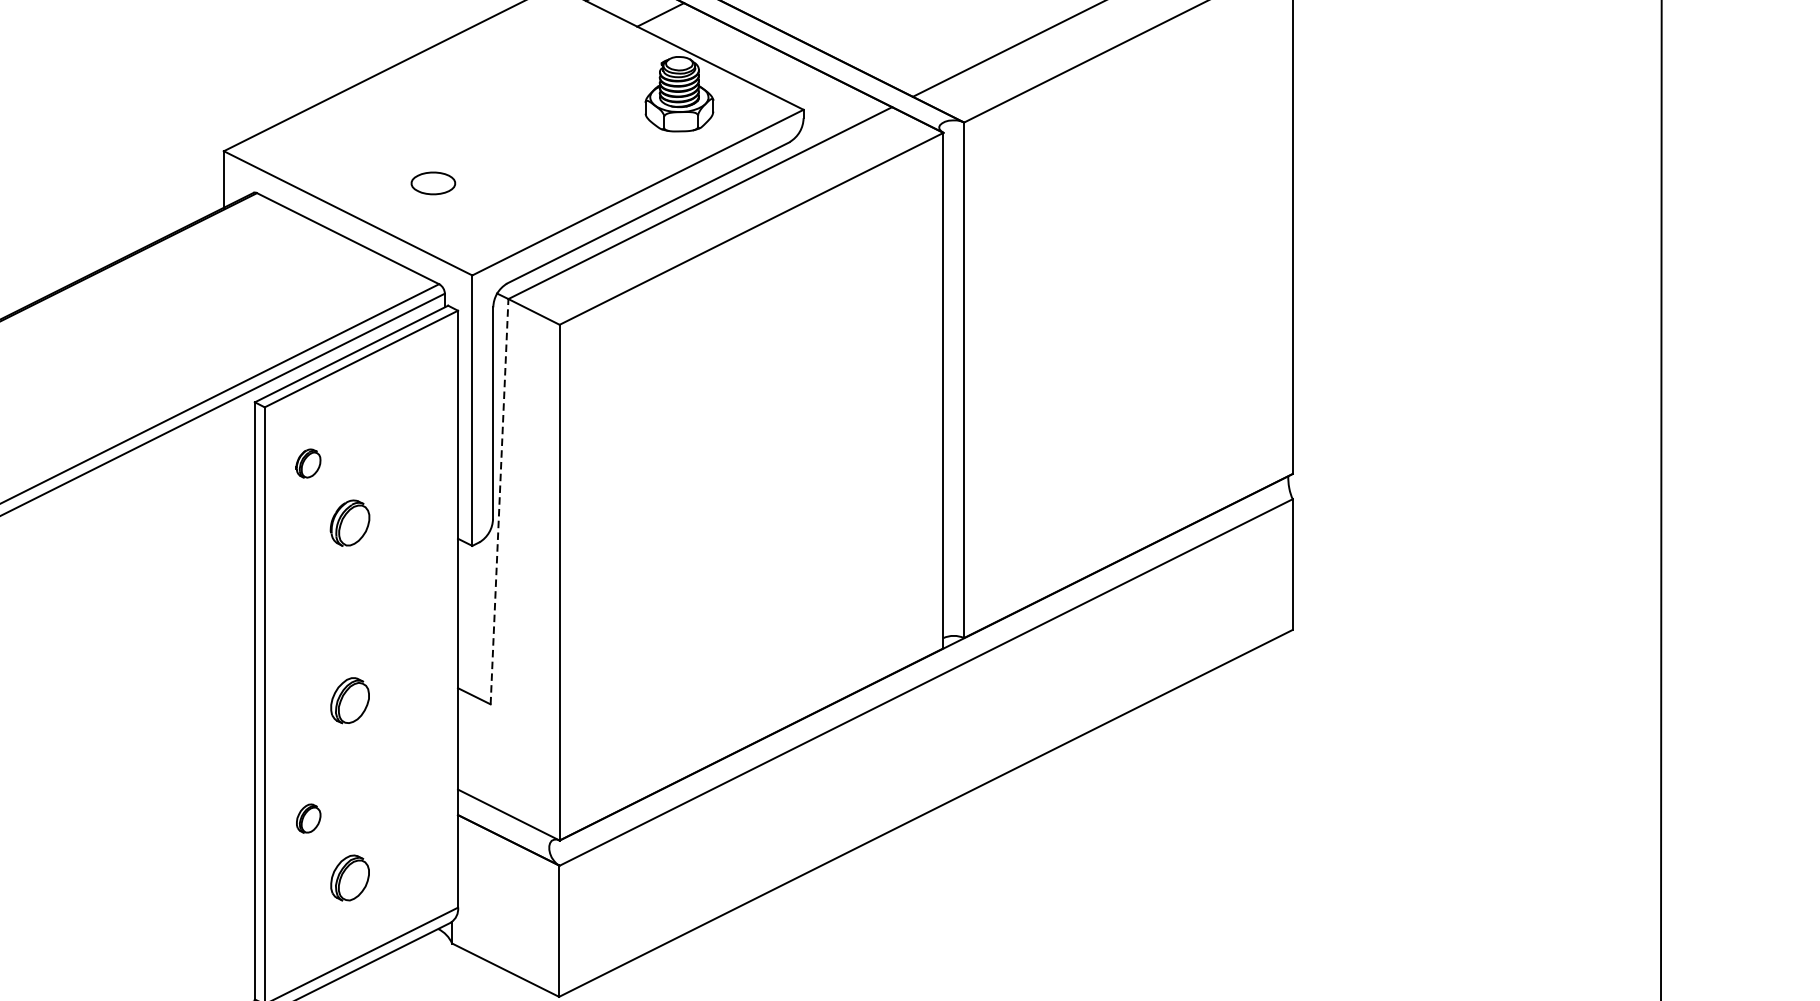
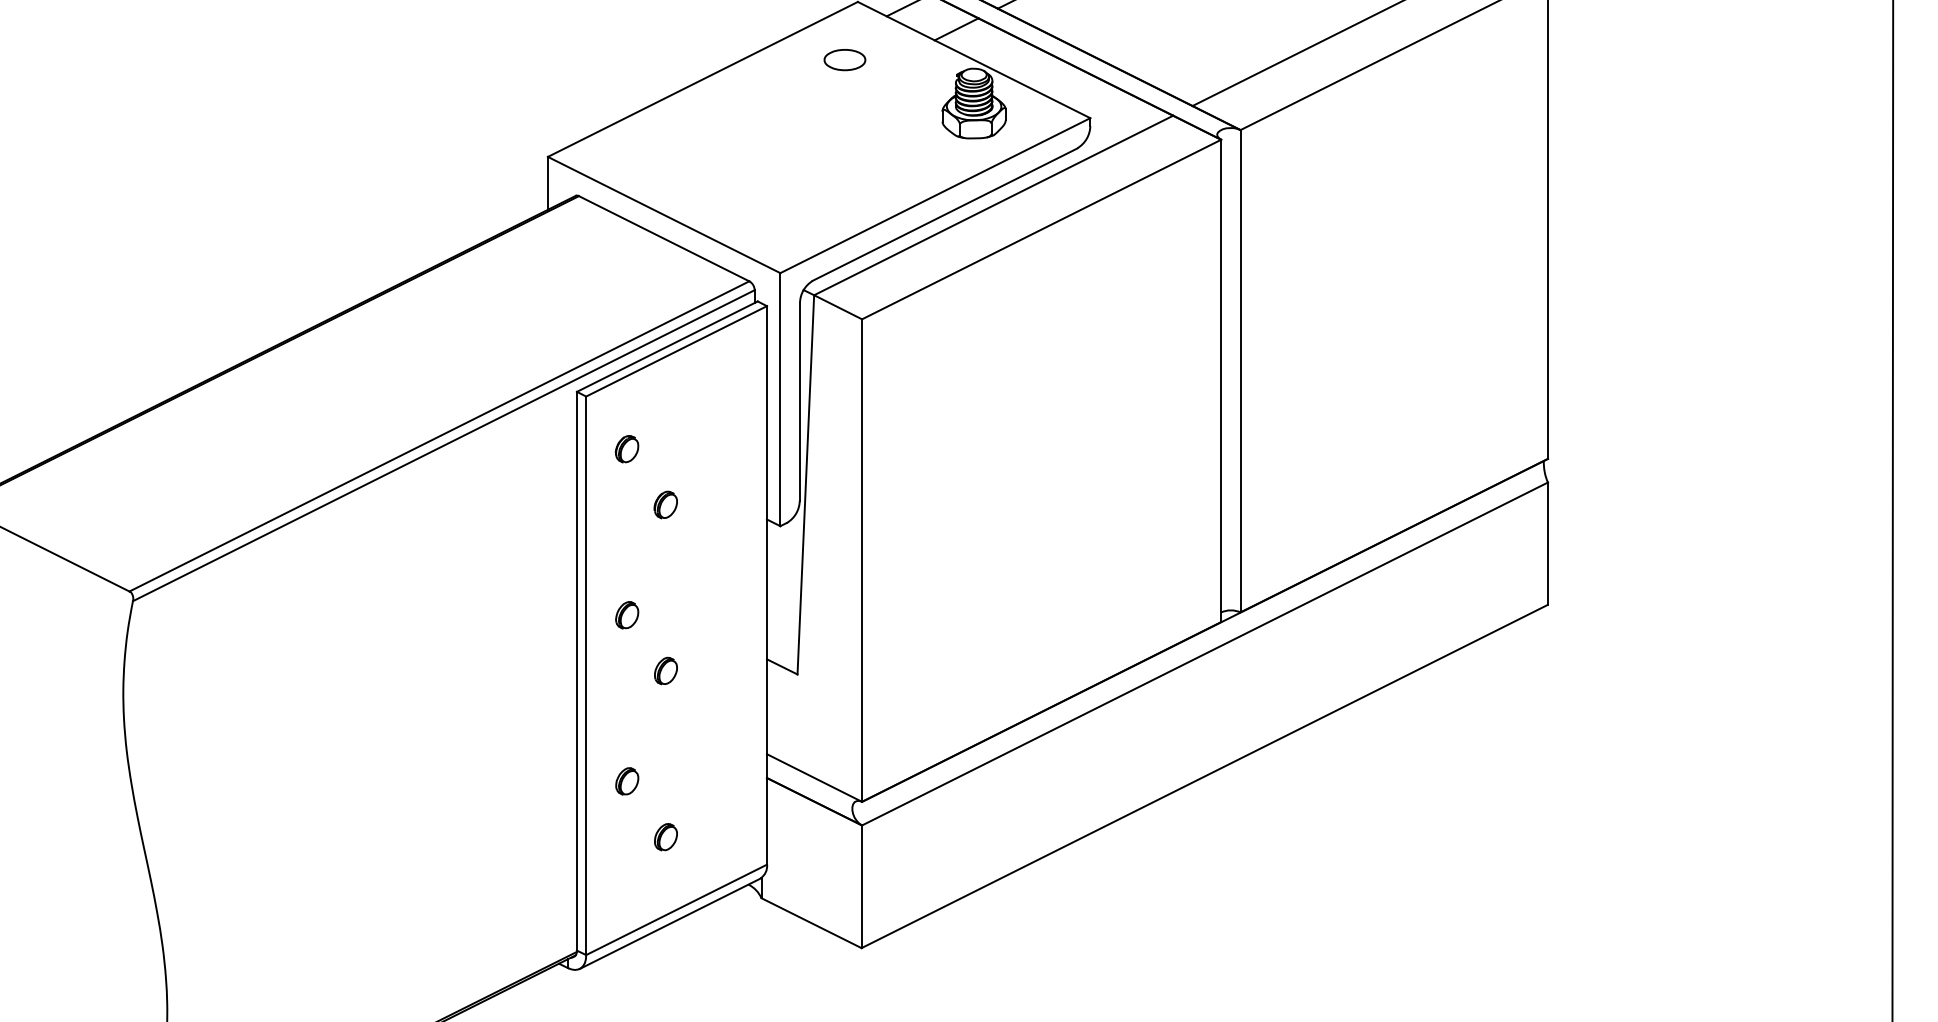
part: (432, 183) -> (844, 60), moved
line: (499, 501) -> (805, 484), dashed -> solid
part: (349, 522) -> (665, 504), size x0.62
part: (308, 641) -> (627, 615), added
part: (349, 700) -> (665, 670), size x0.62
part: (349, 878) -> (665, 837), size x0.62

